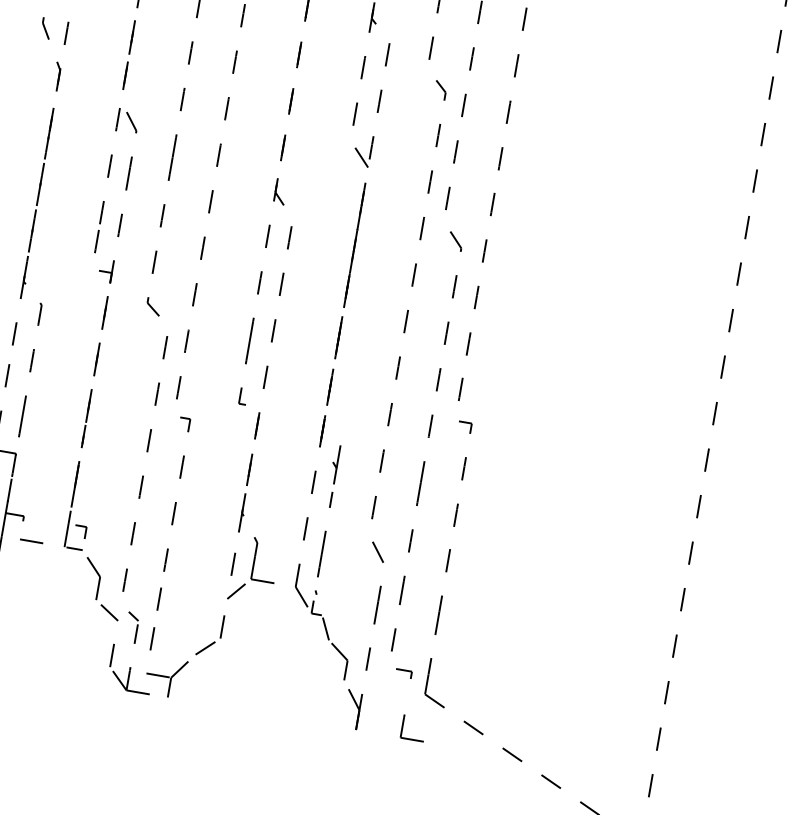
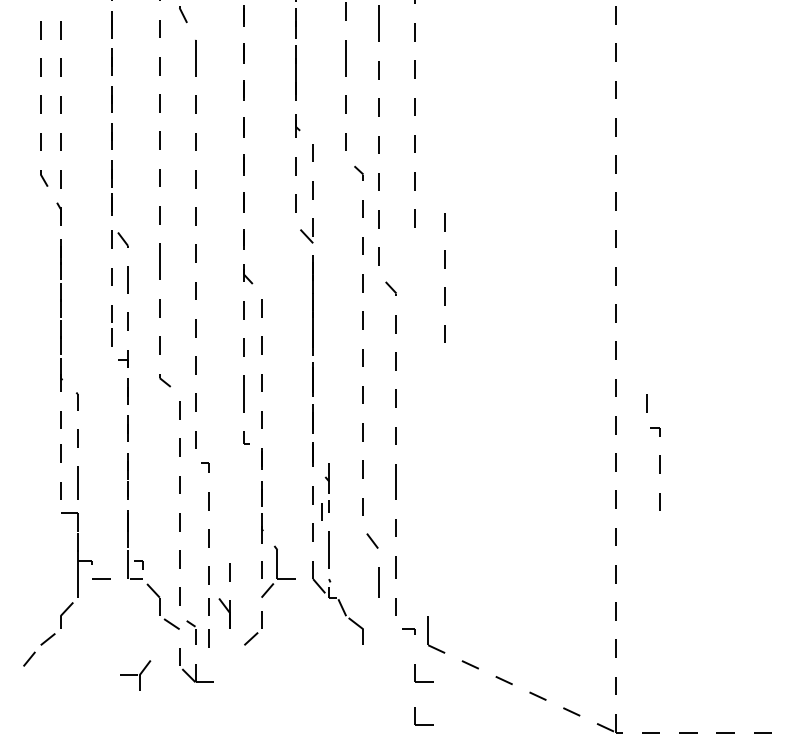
curve: (482, 262) -> (444, 268), moved
curve: (465, 457) -> (659, 455), moved
line: (320, 504) -> (321, 511), added
line: (441, 595) -> (427, 566), removed
part: (166, 676) -> (135, 675), moved
part: (356, 686) -> (224, 595), moved
part: (393, 780) -> (415, 716), added

